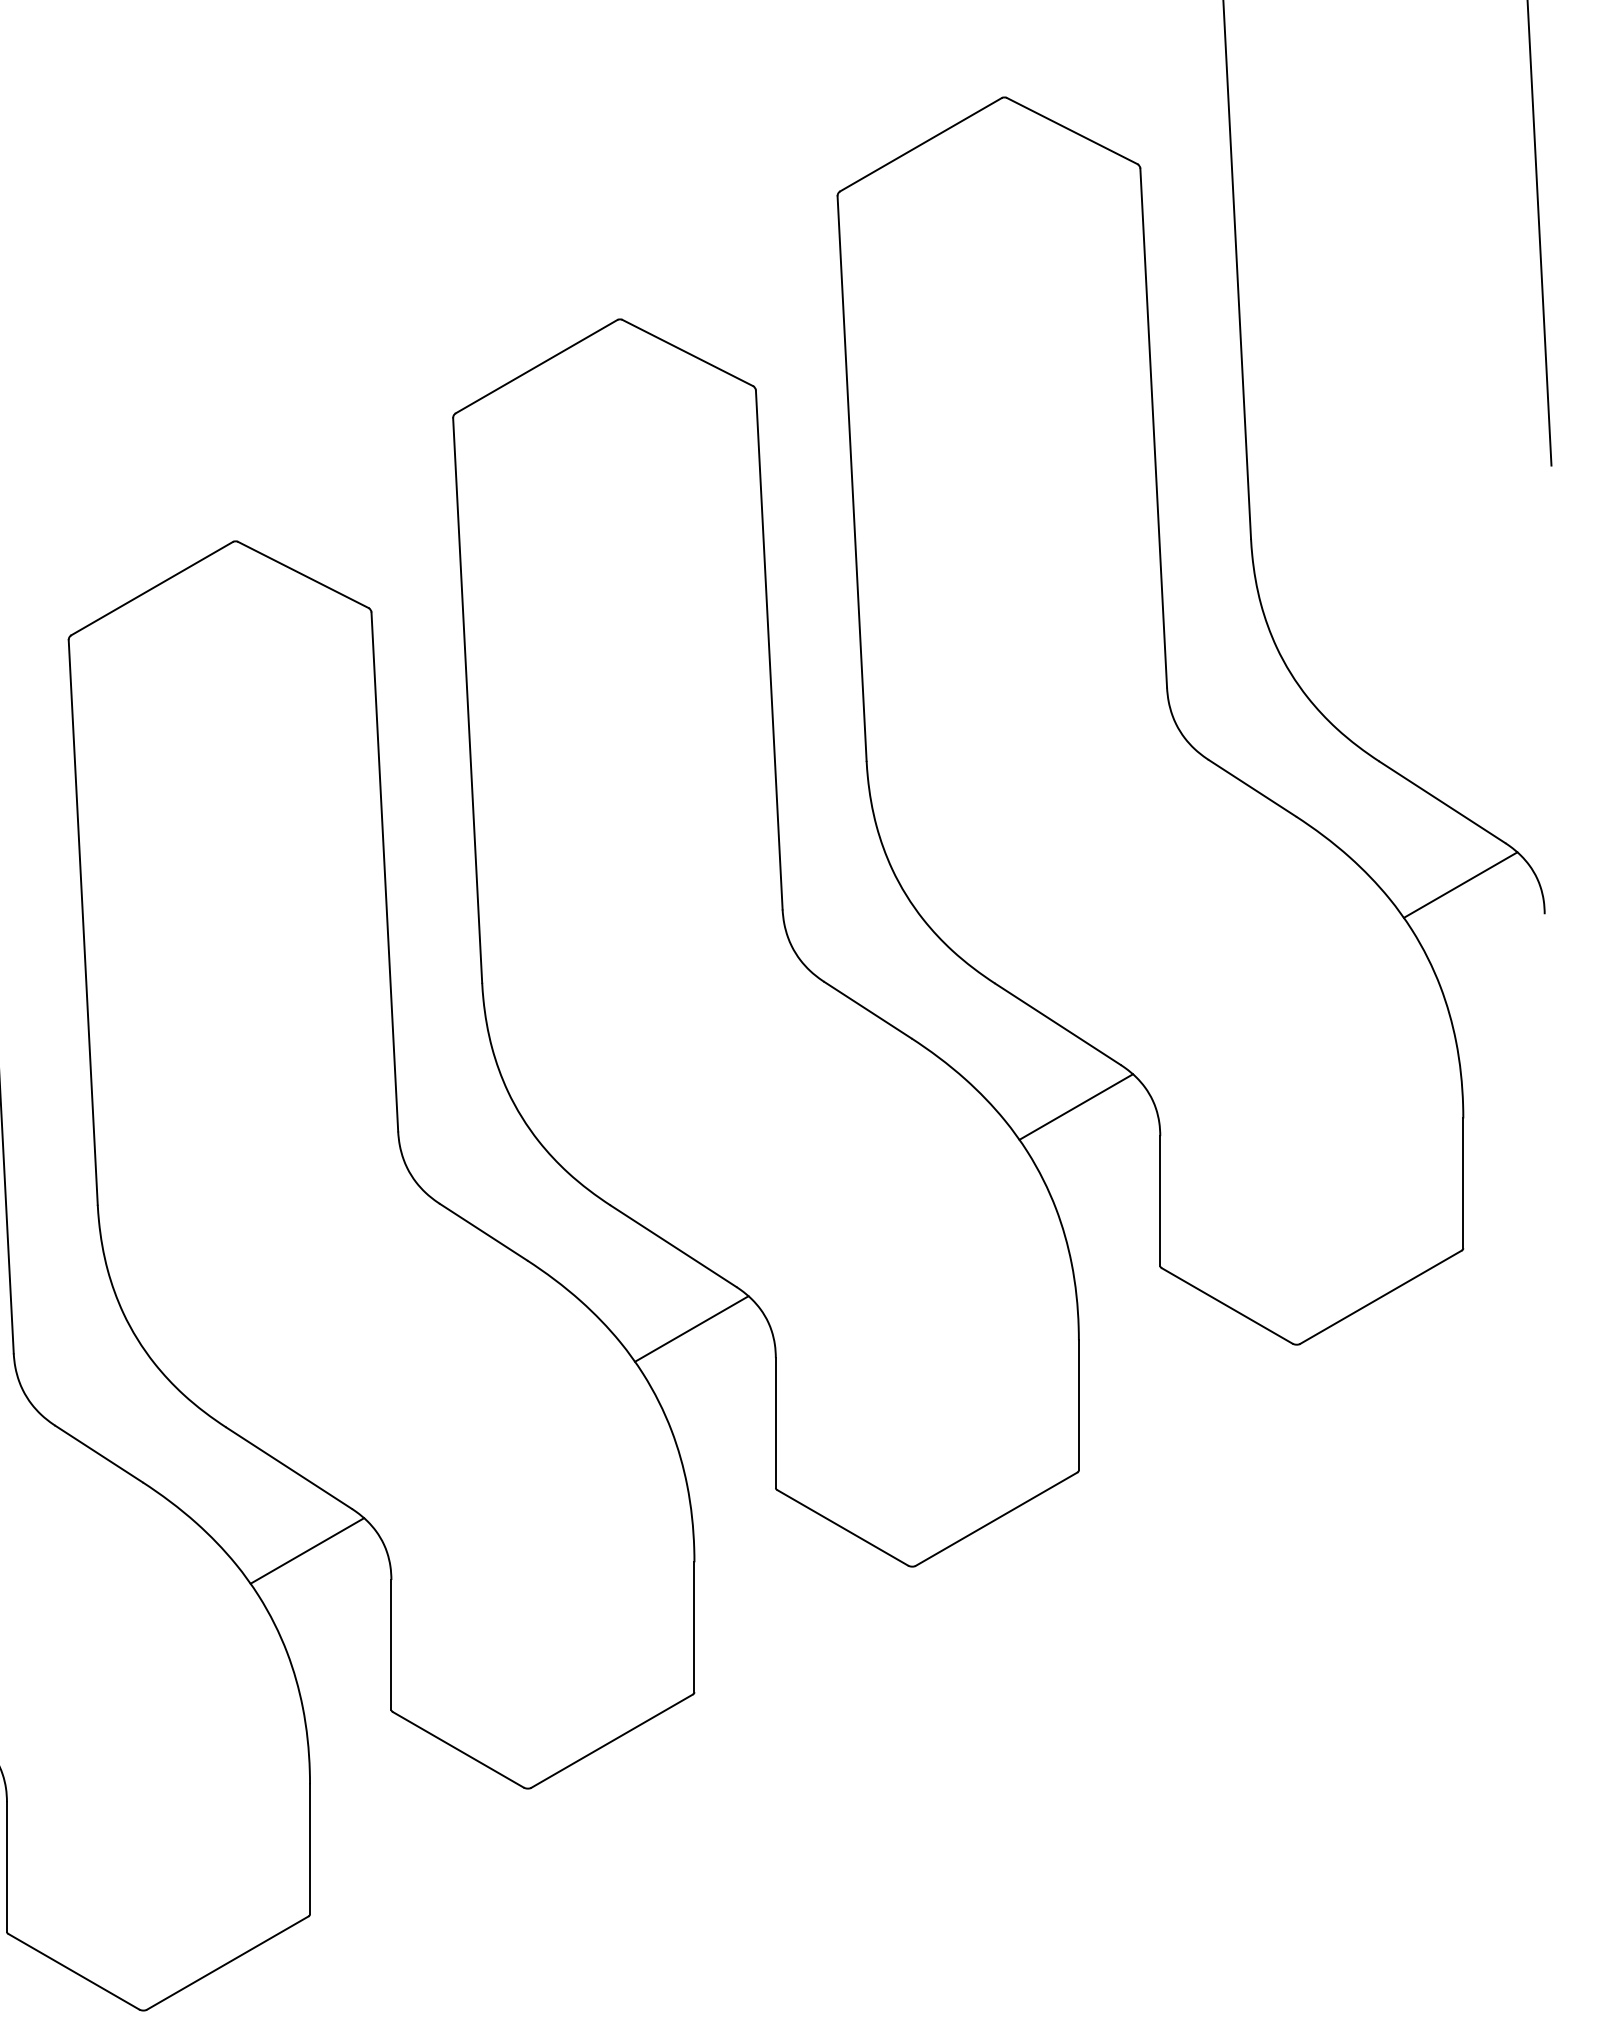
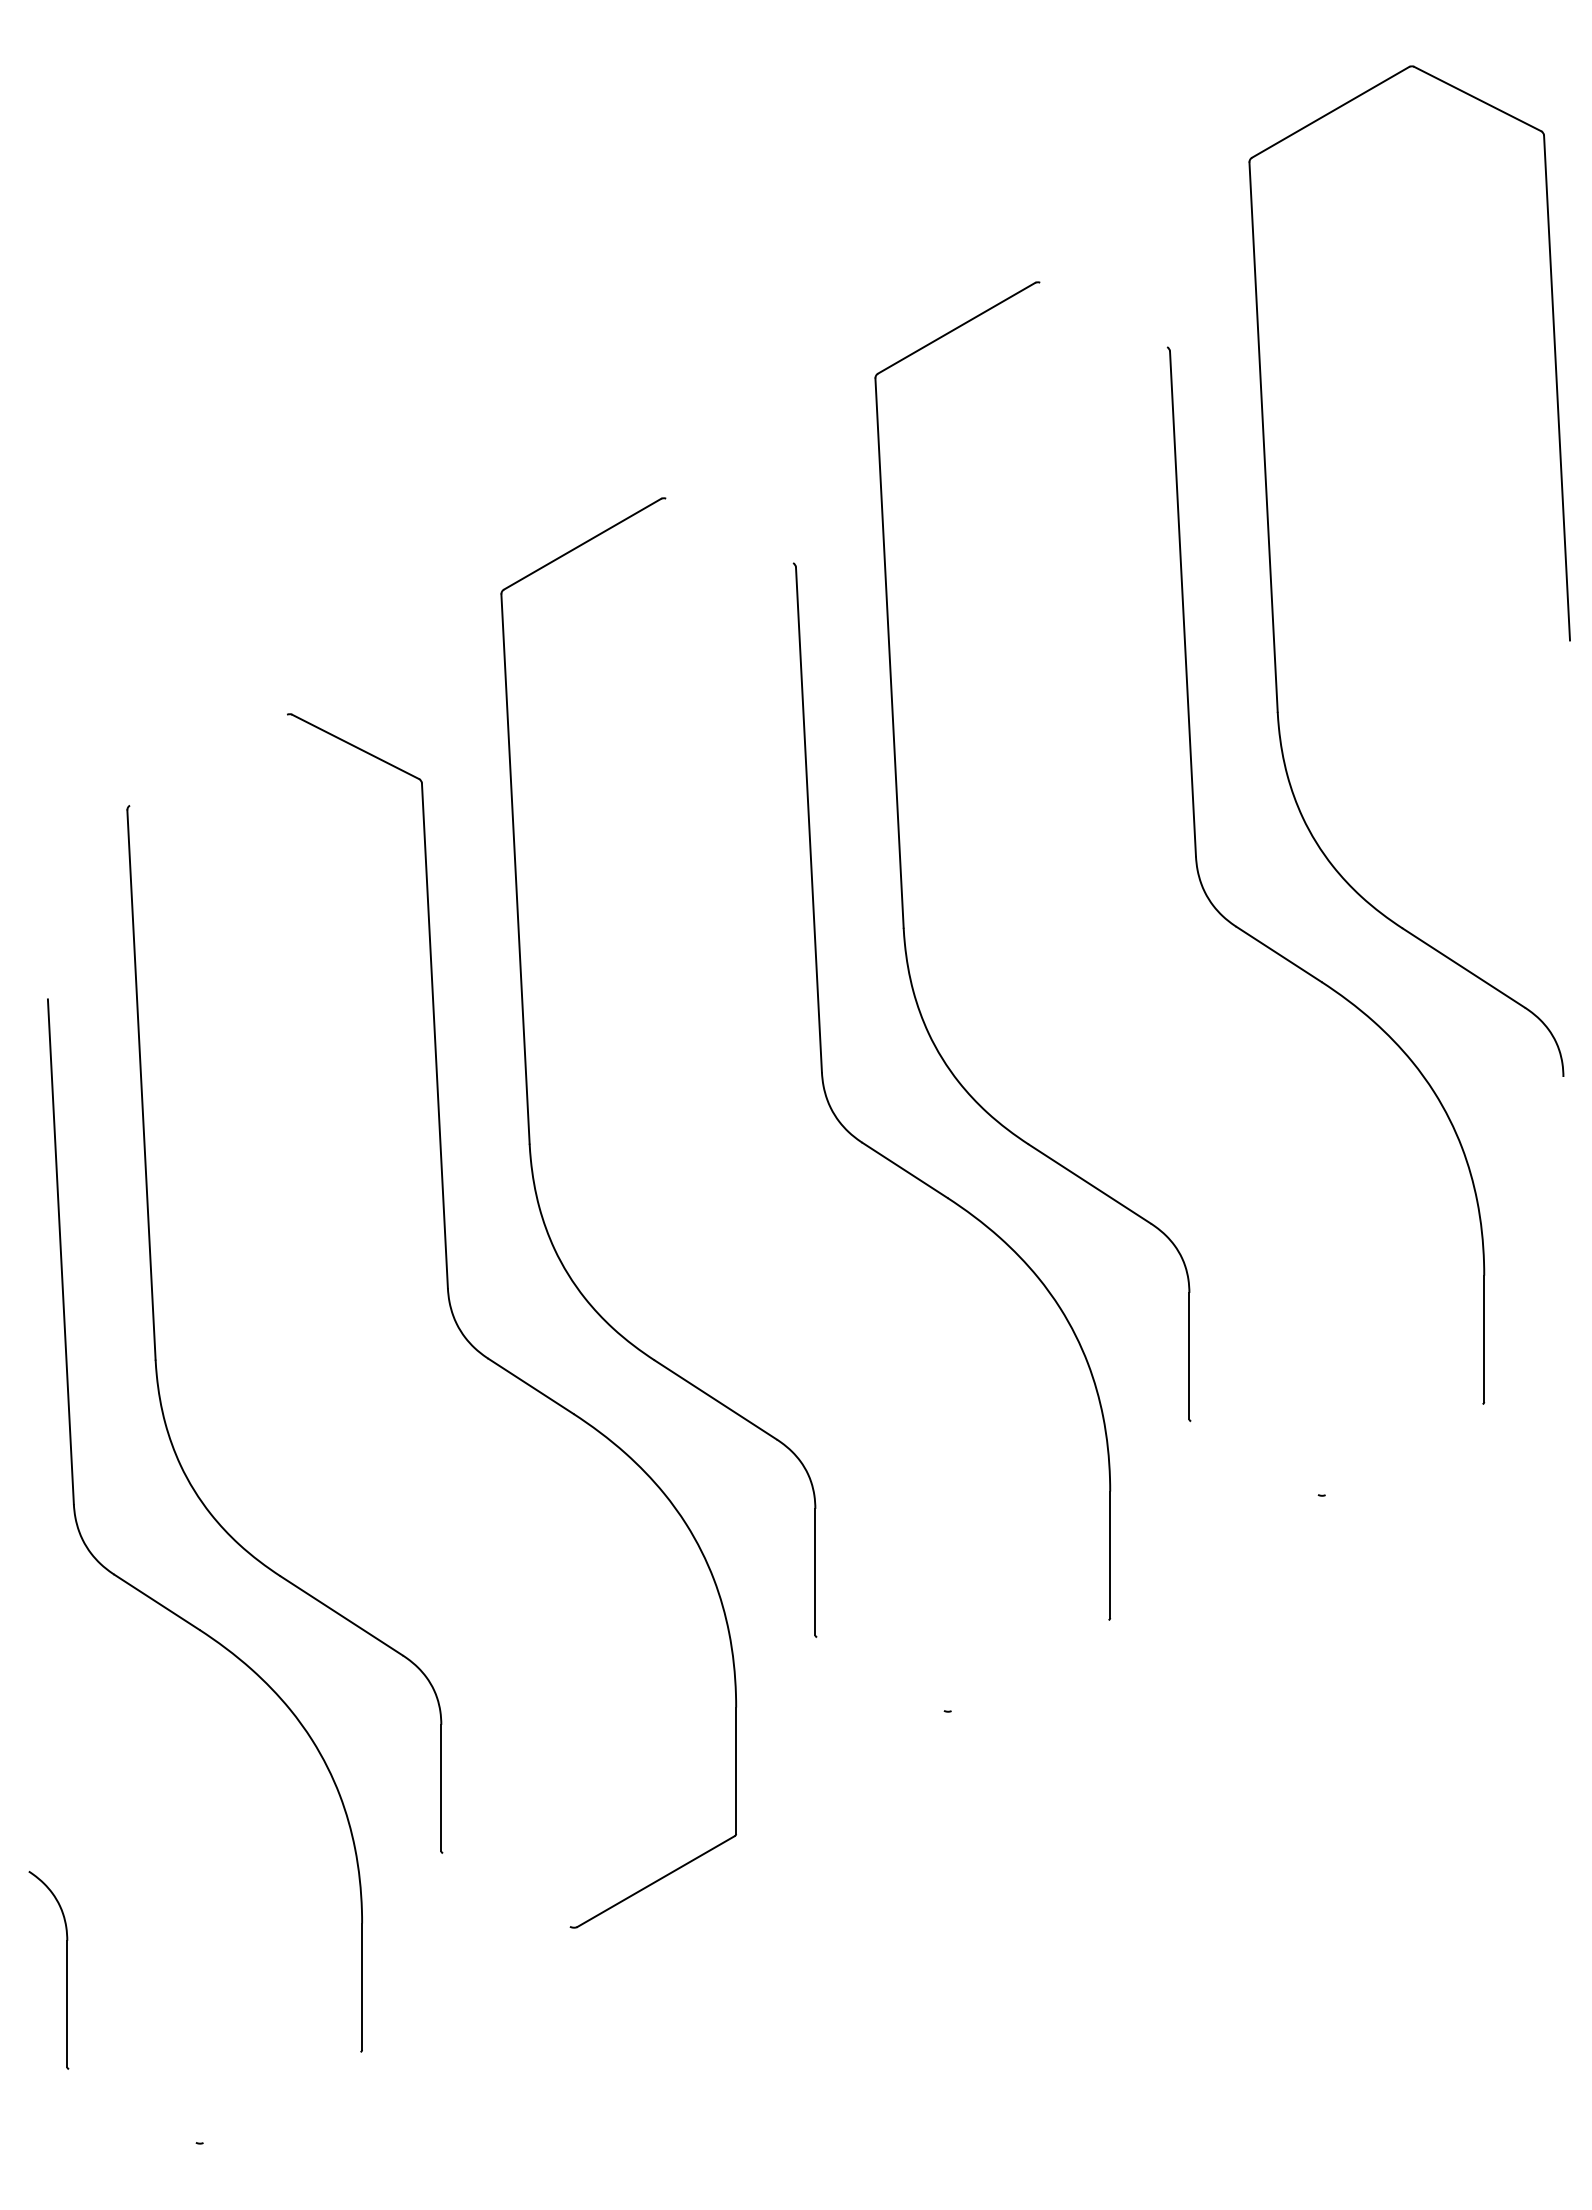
line: (1071, 130) -> (1103, 314), removed
line: (687, 352) -> (729, 530), removed
line: (152, 587) -> (208, 759), removed
line: (1460, 884) -> (1481, 1048), removed
line: (1076, 1106) -> (1107, 1264), removed
line: (1380, 1297) -> (1403, 1449), removed
line: (1227, 1305) -> (1254, 1457), removed
line: (691, 1328) -> (733, 1480), removed
line: (995, 1519) -> (1029, 1665), removed
line: (842, 1527) -> (880, 1673), removed
line: (307, 1550) -> (359, 1696), removed
line: (458, 1749) -> (506, 1889), removed
line: (227, 1963) -> (281, 2097), removed
line: (74, 1971) -> (132, 2105), removed

